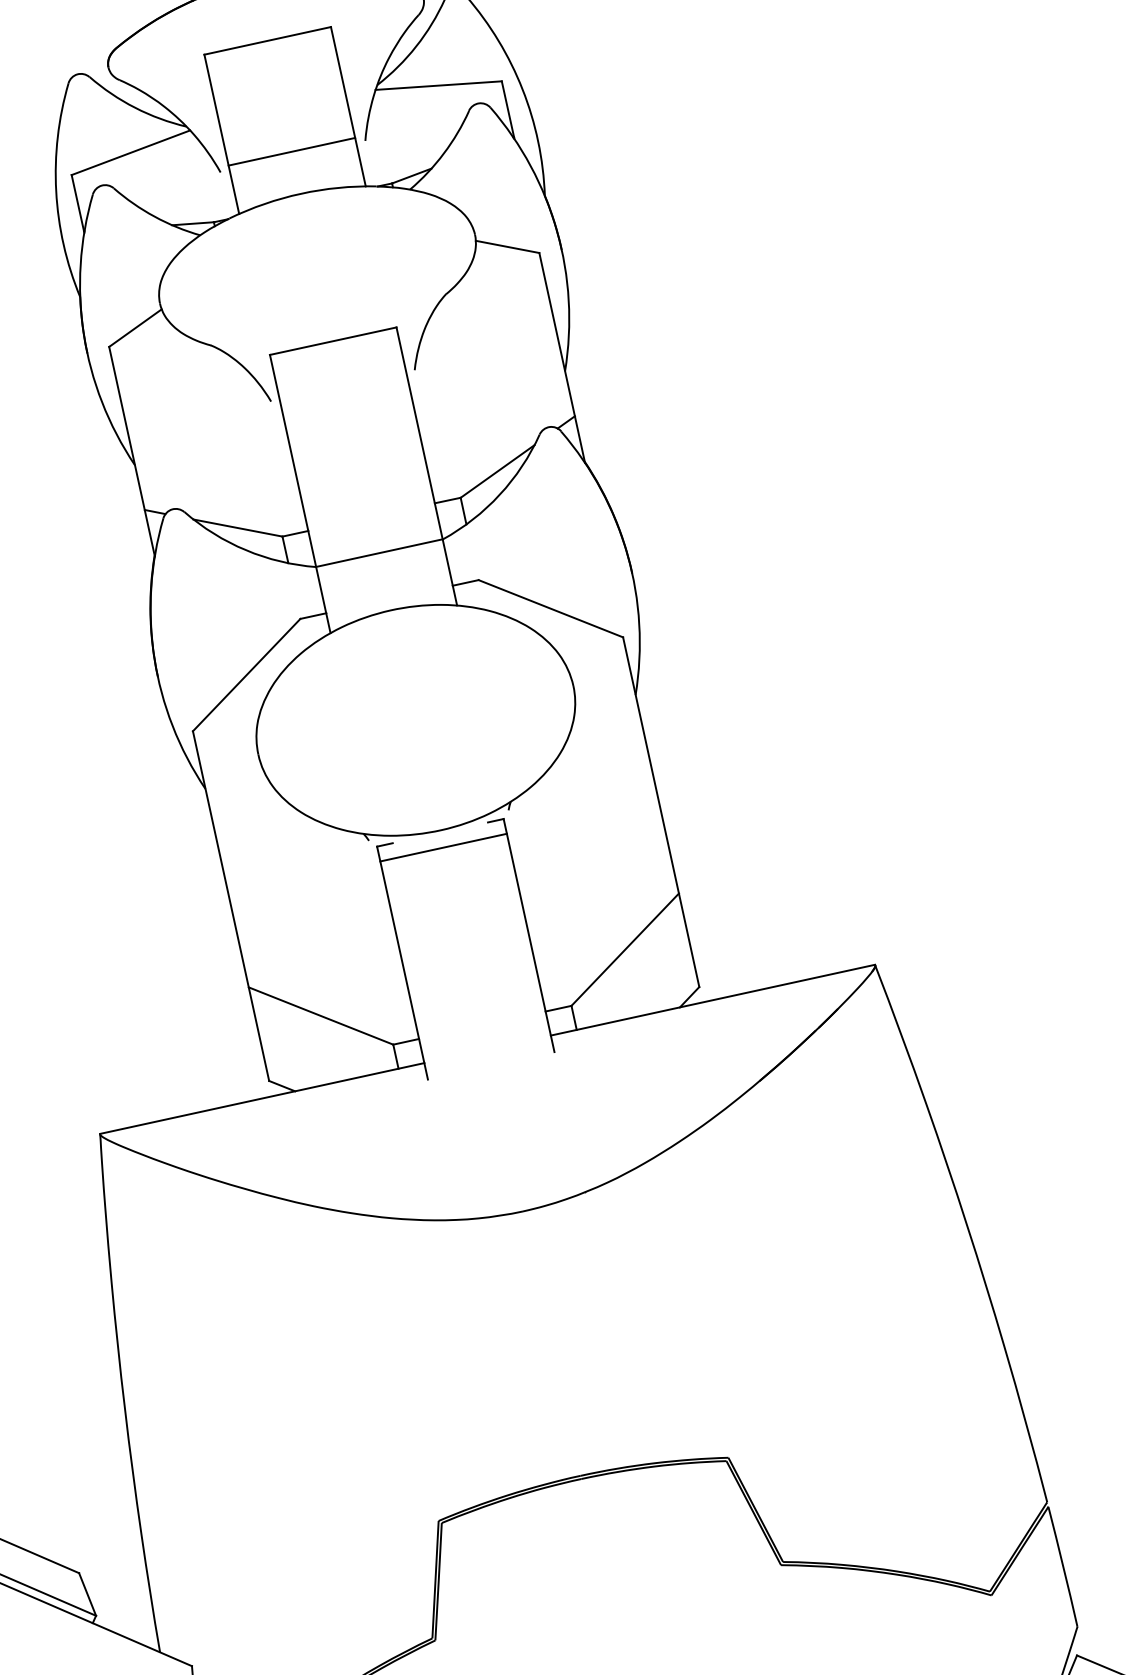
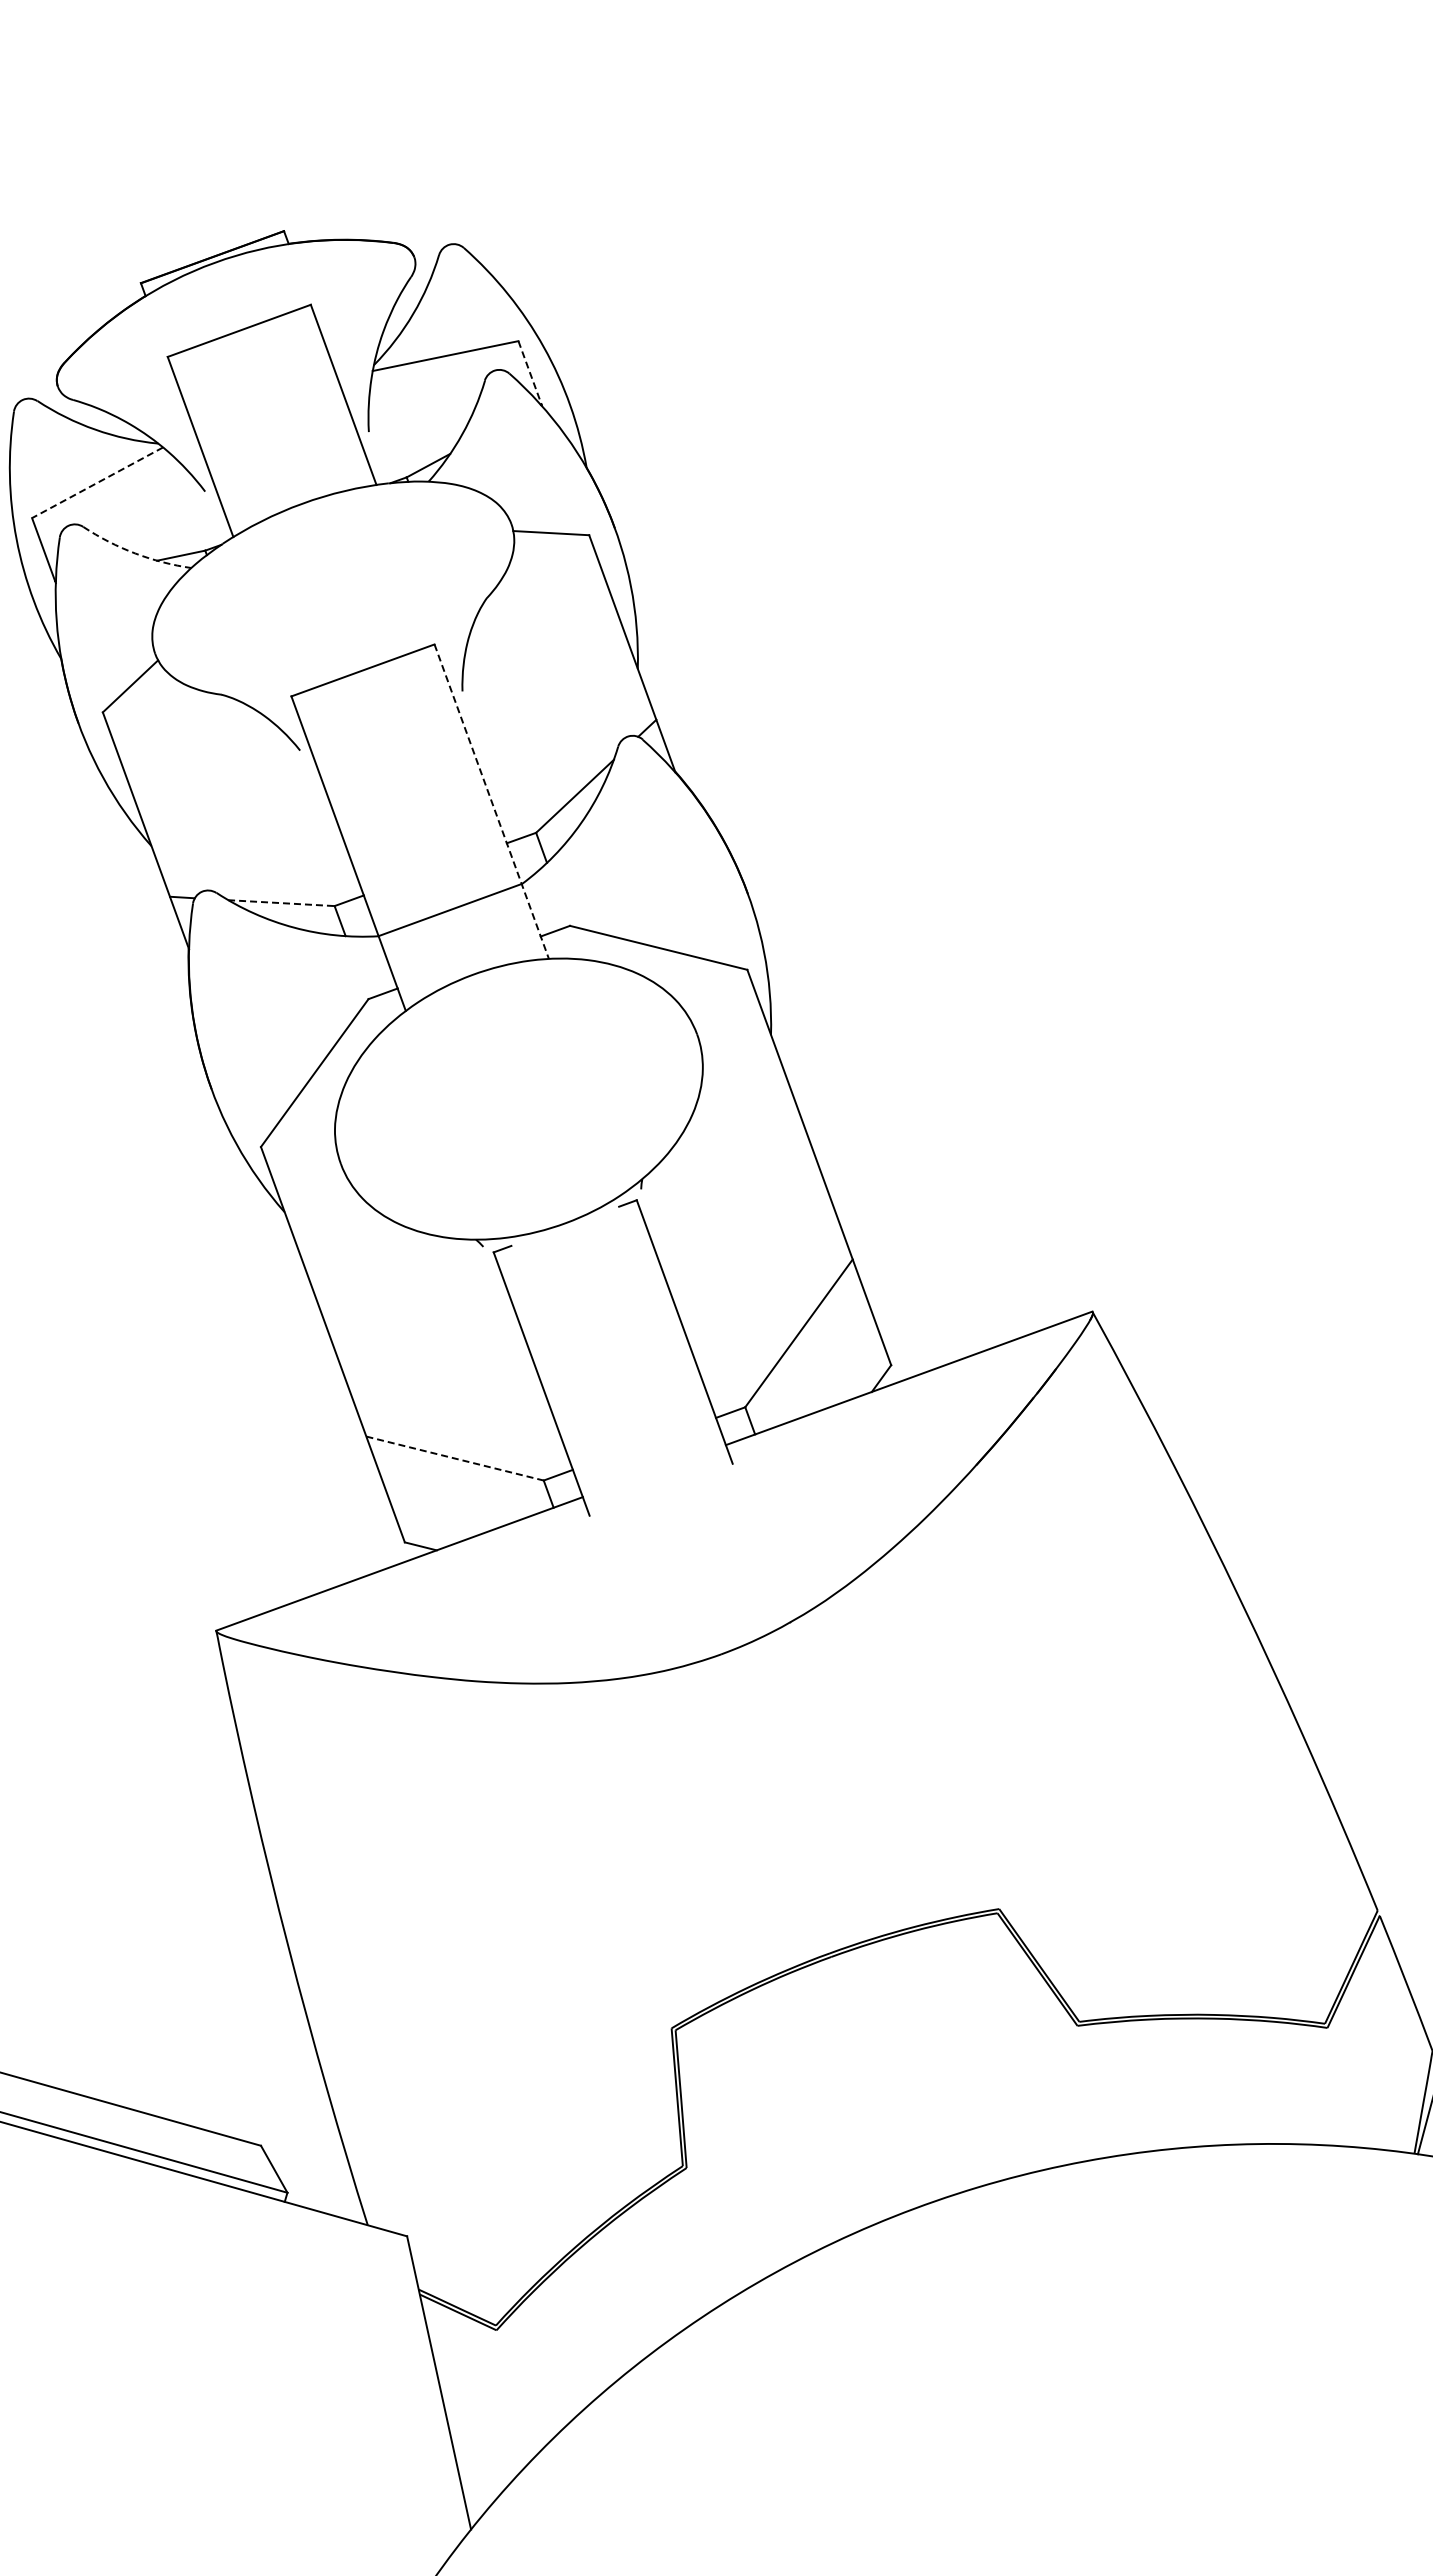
line: (508, 109) -> (530, 373), solid -> dashed
line: (291, 151) -> (284, 456), removed
line: (130, 153) -> (97, 483), solid -> dashed
arc: (154, 216) -> (135, 553), solid -> dashed
line: (426, 467) -> (491, 802), solid -> dashed
line: (238, 528) -> (281, 903), solid -> dashed
line: (442, 847) -> (570, 1243), removed
line: (321, 1016) -> (455, 1458), solid -> dashed

